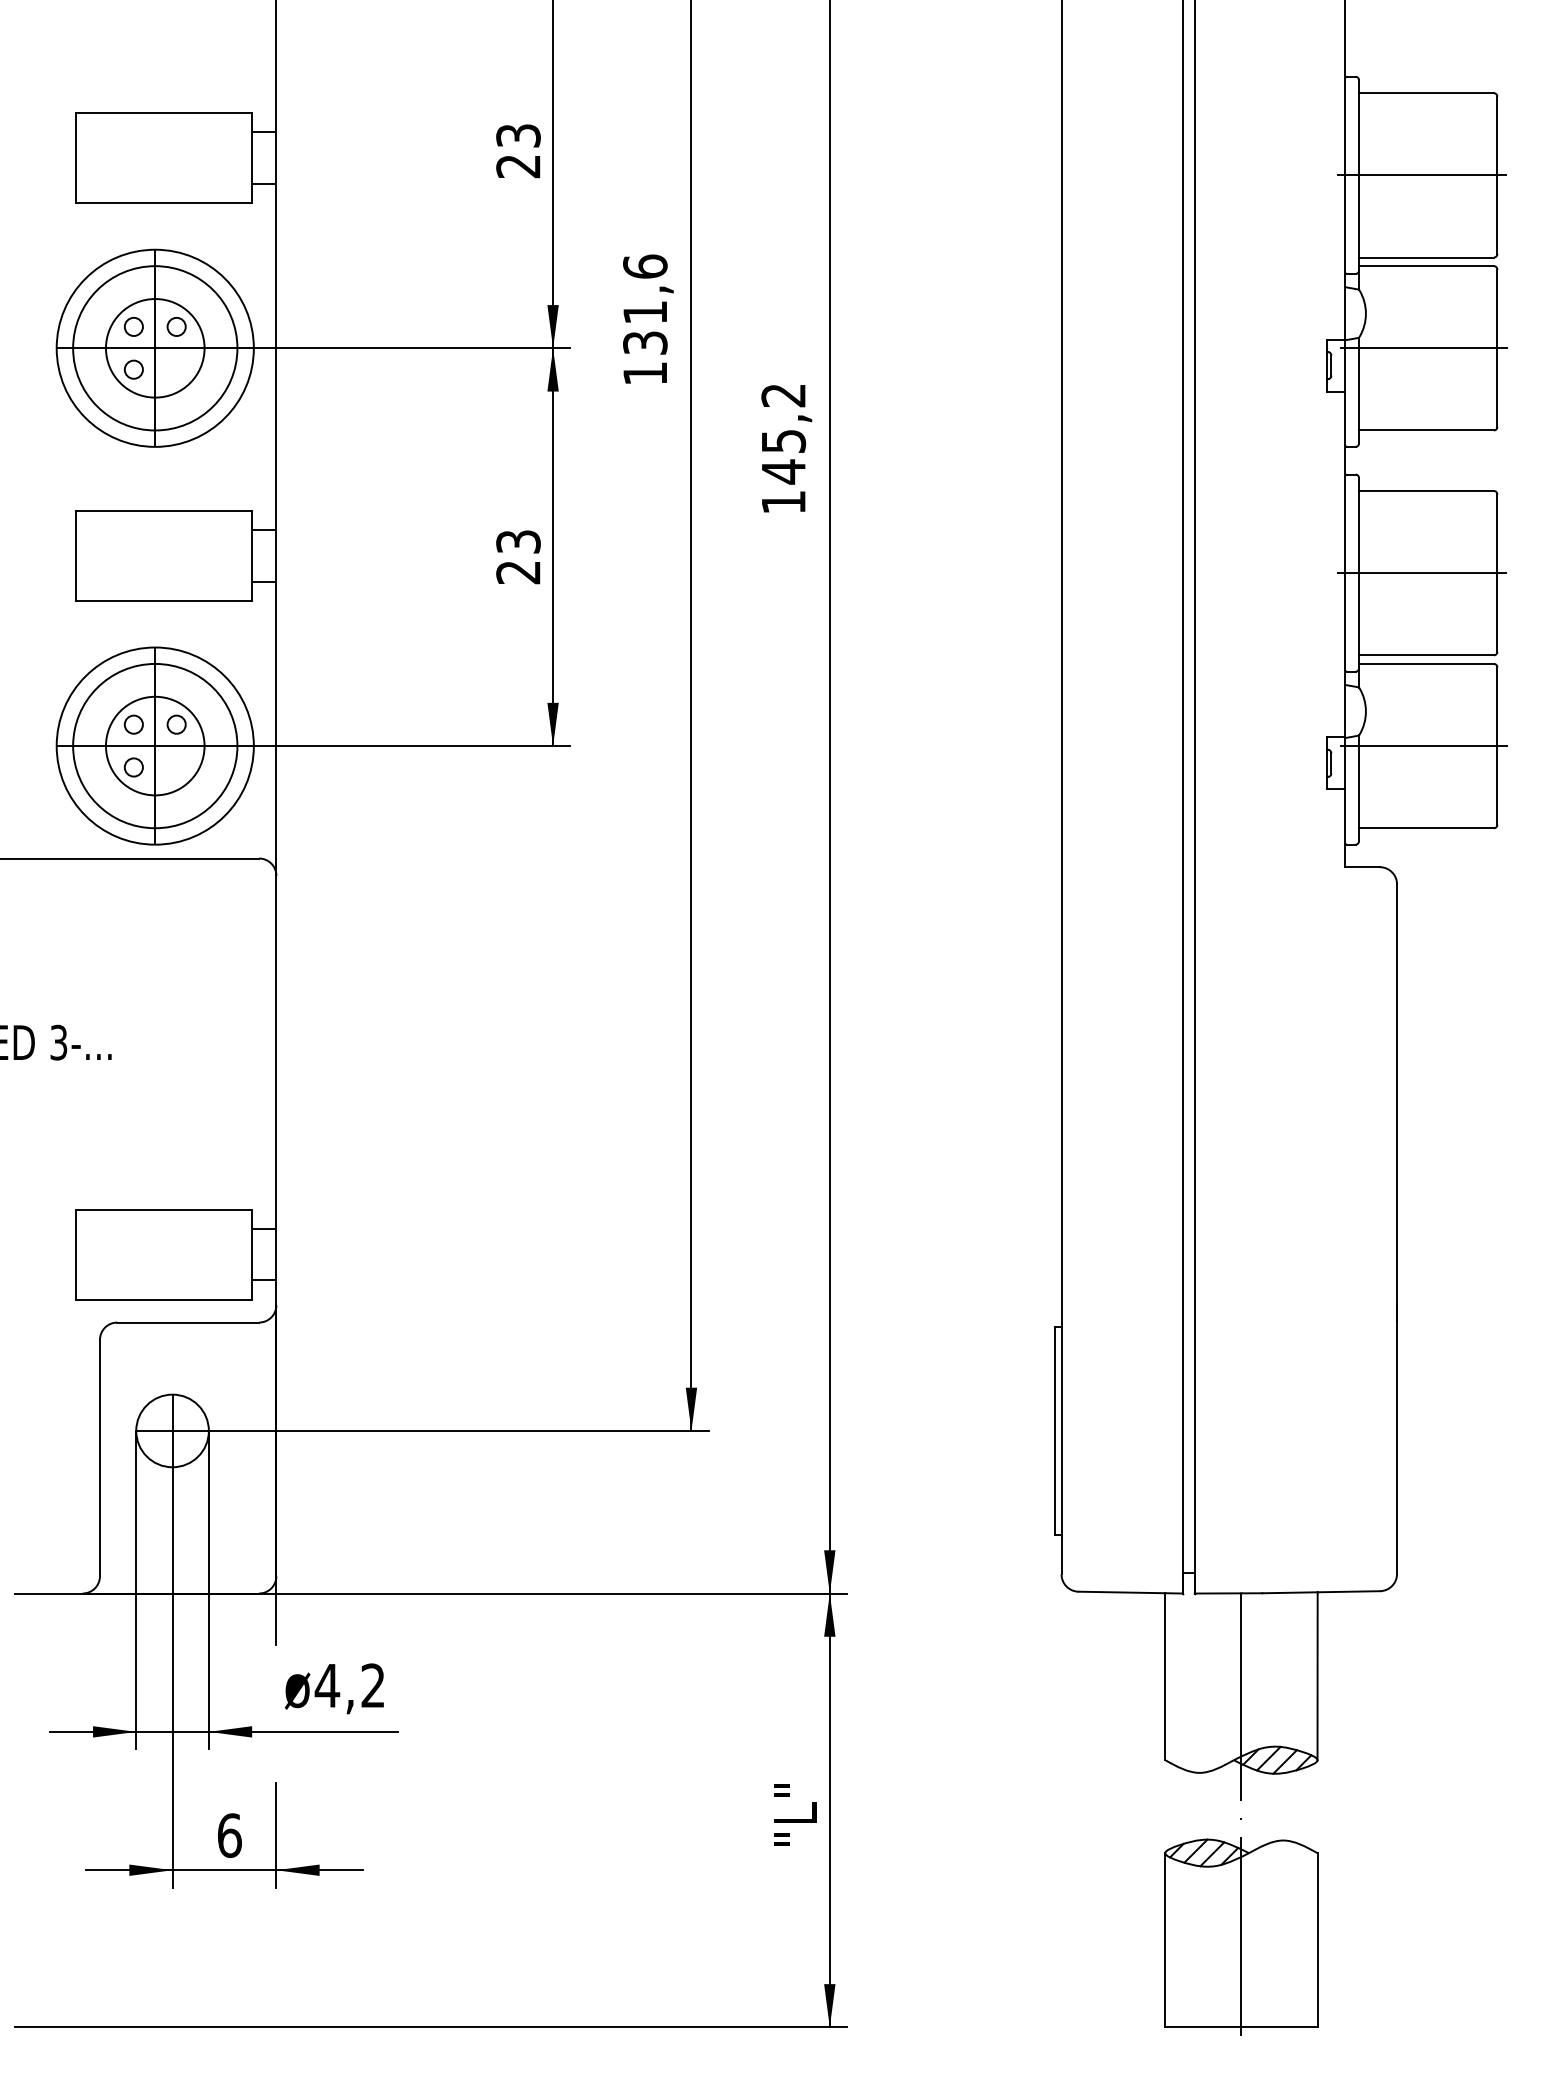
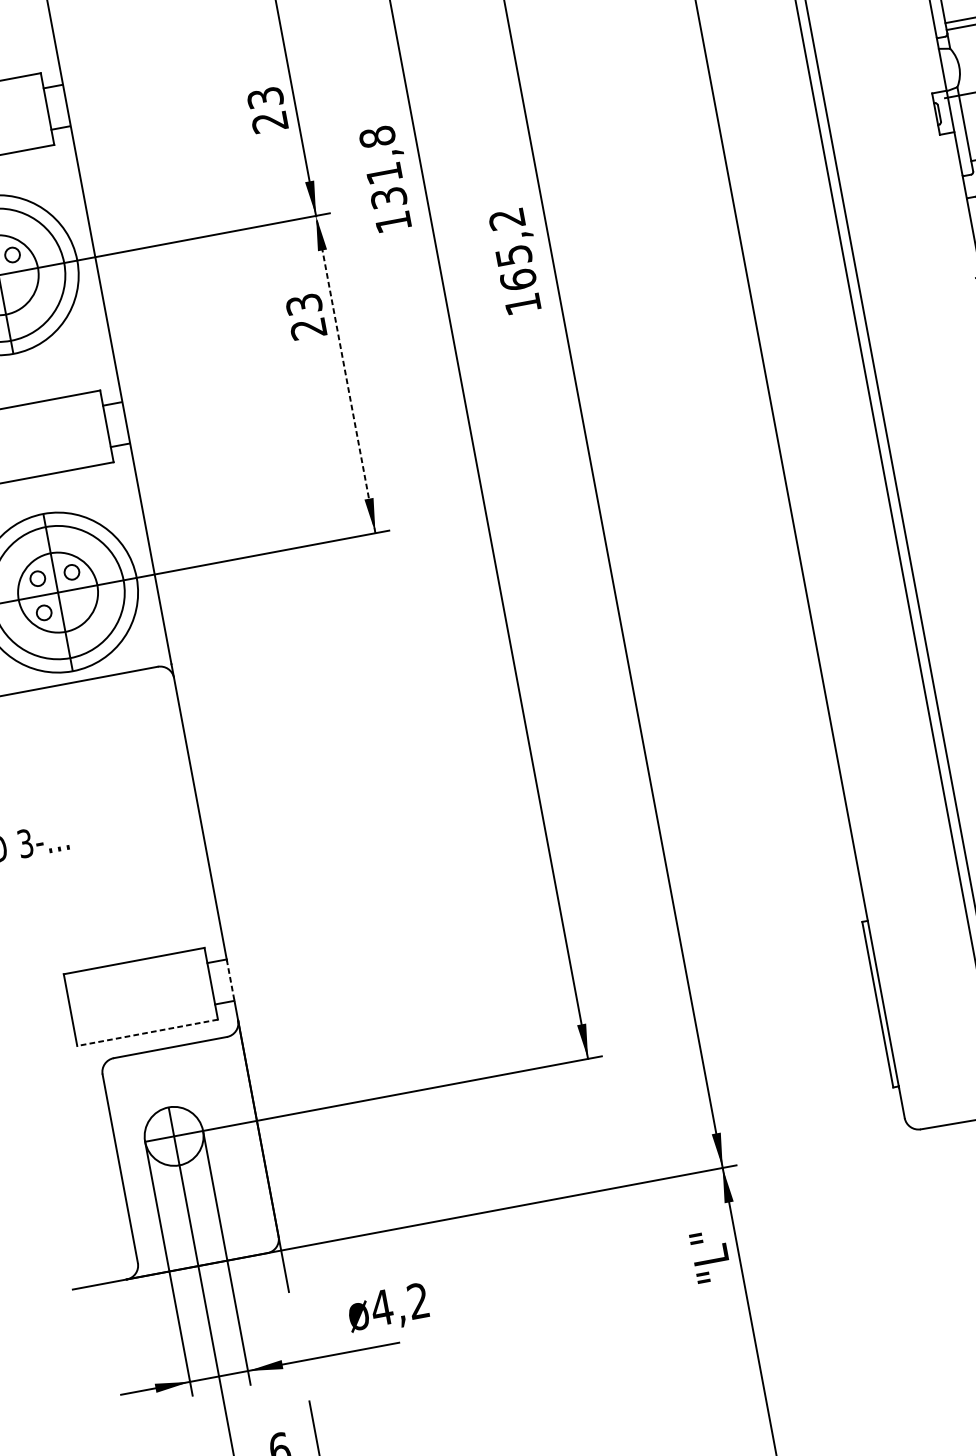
text: (518, 151) -> (267, 110), moved
text: (645, 266) -> (377, 136), 131,6 -> 131,8
text: (783, 471) -> (518, 279), 145,2 -> 165,2
line: (553, 547) -> (346, 374), solid -> dashed
text: (518, 557) -> (306, 316), moved
line: (276, 1254) -> (230, 980), solid -> dashed
line: (163, 1299) -> (147, 1032), solid -> dashed
text: (333, 1688) -> (387, 1309), moved
text: (795, 1814) -> (710, 1256), moved

